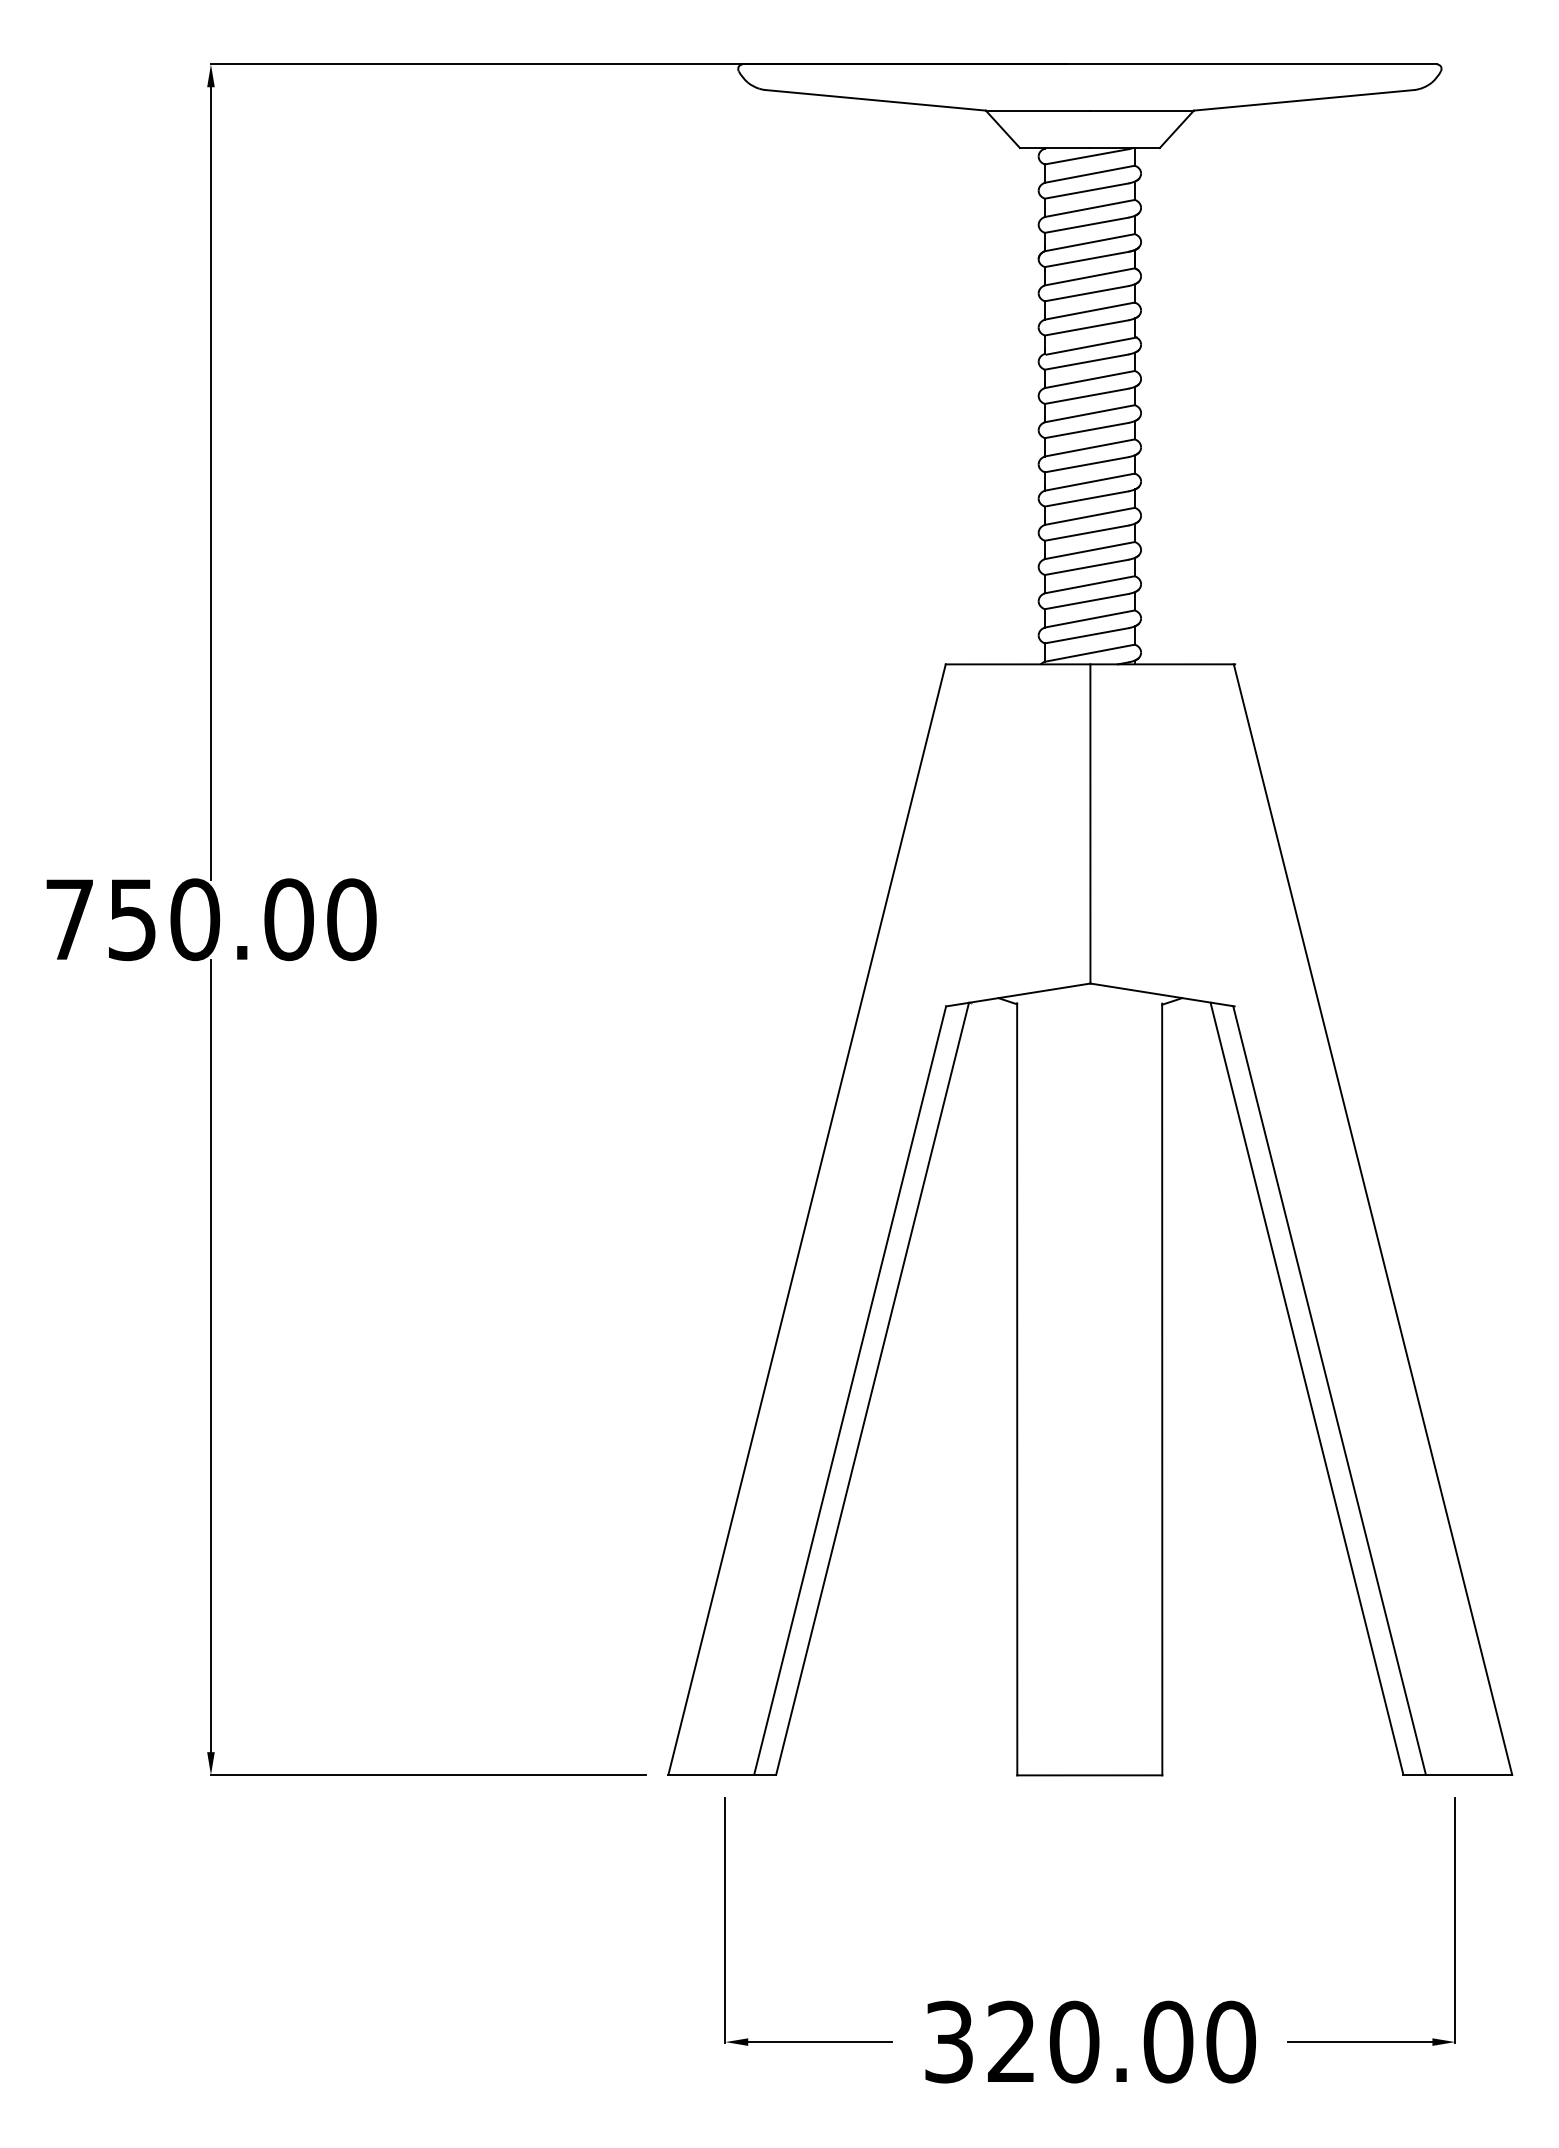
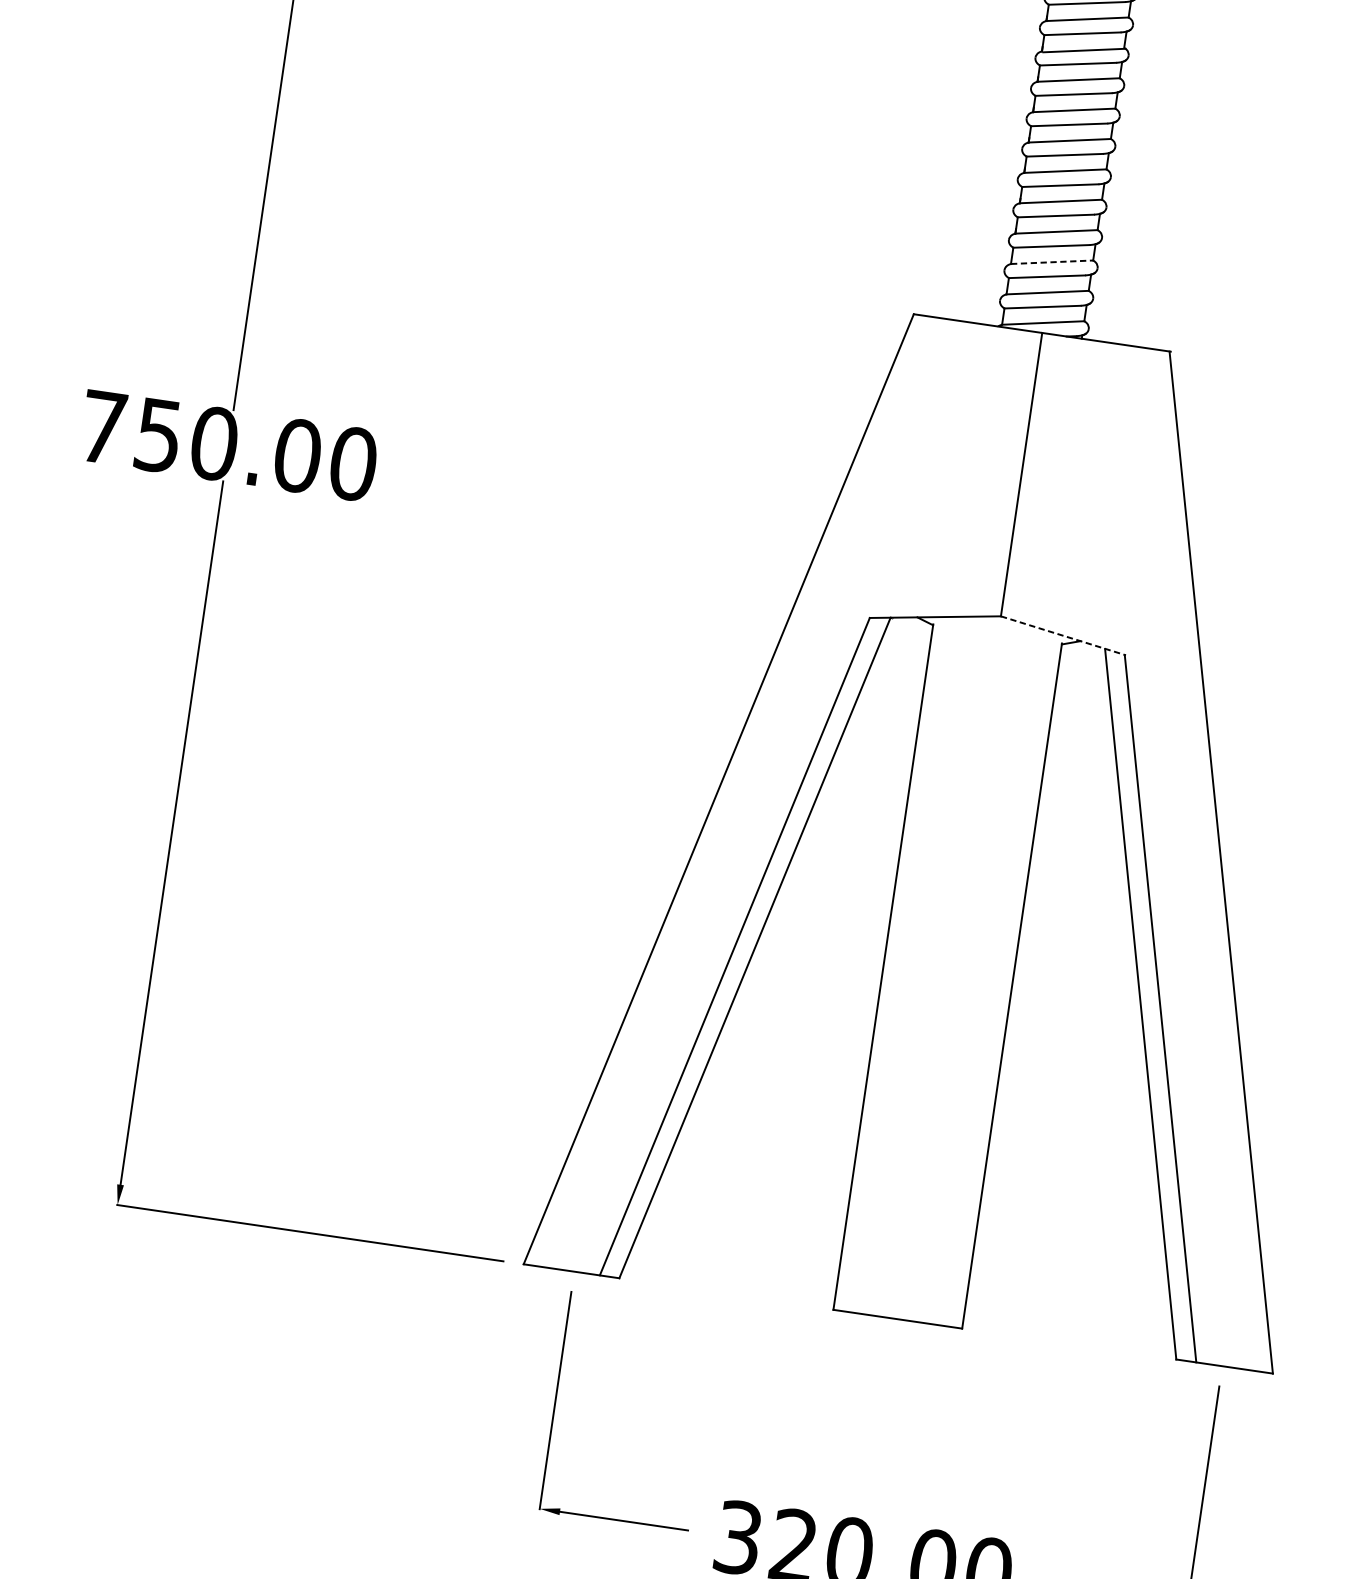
line: (1089, 584) -> (1051, 261), solid -> dashed
line: (1162, 994) -> (1063, 635), solid -> dashed

